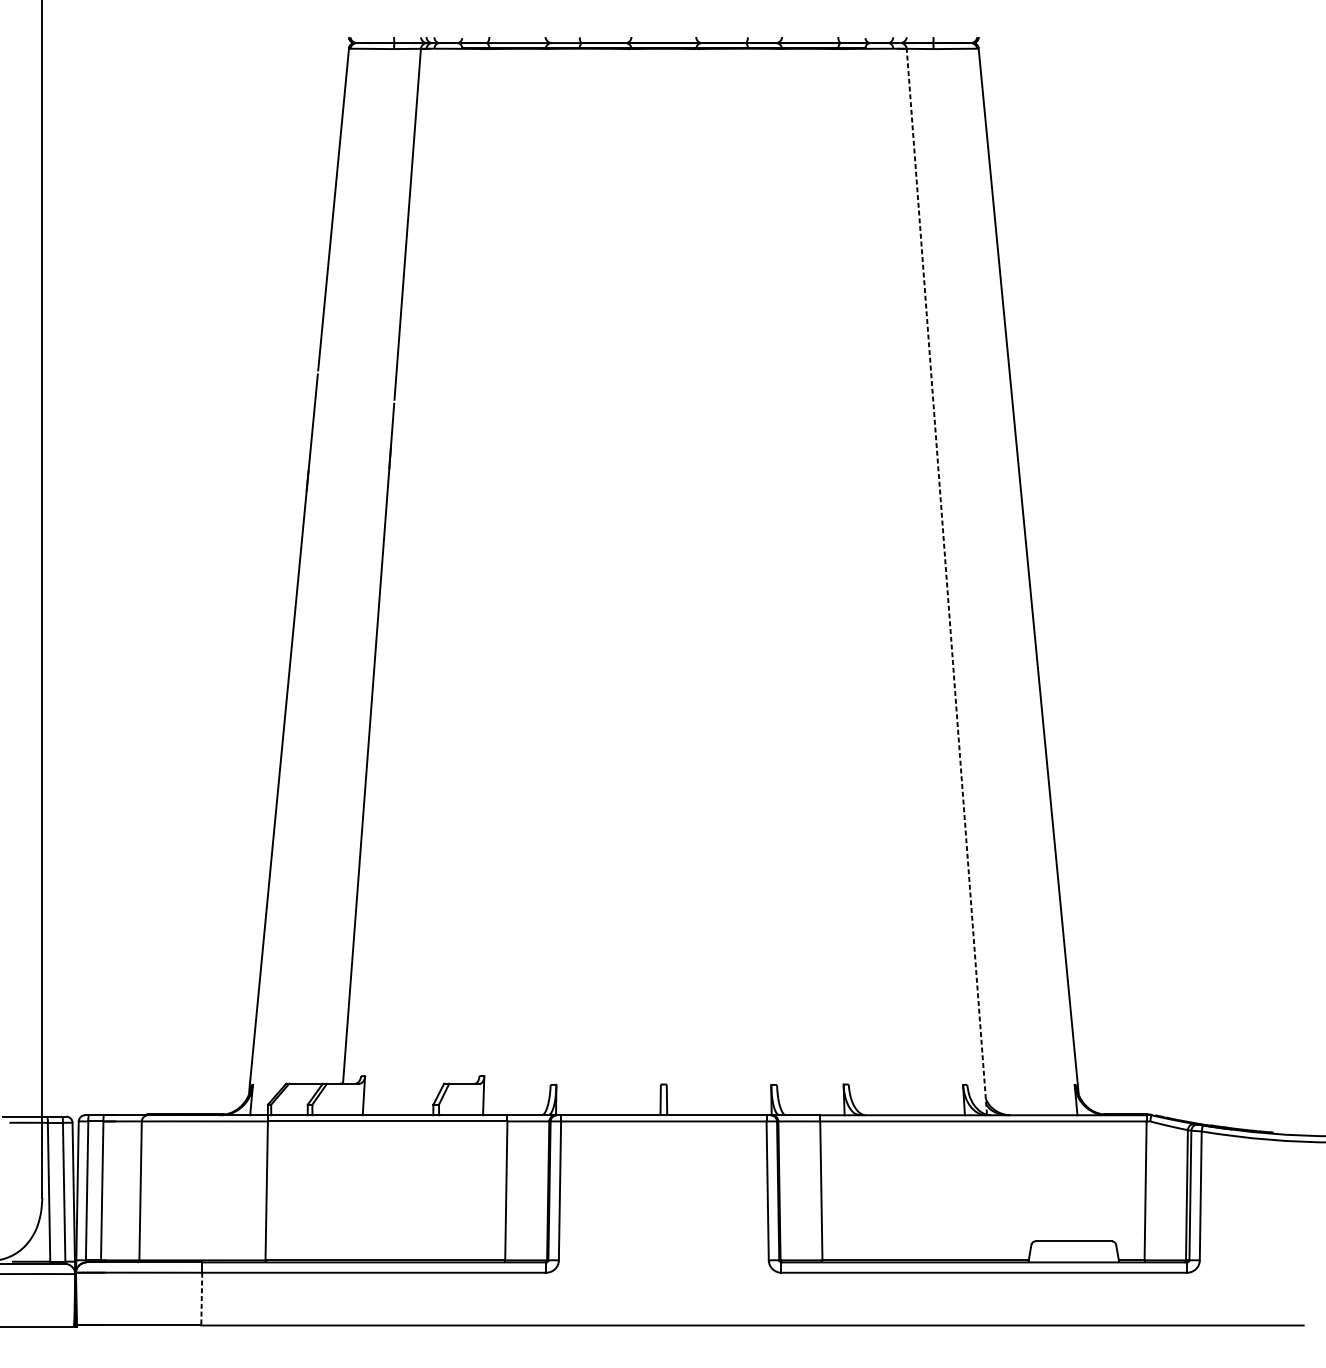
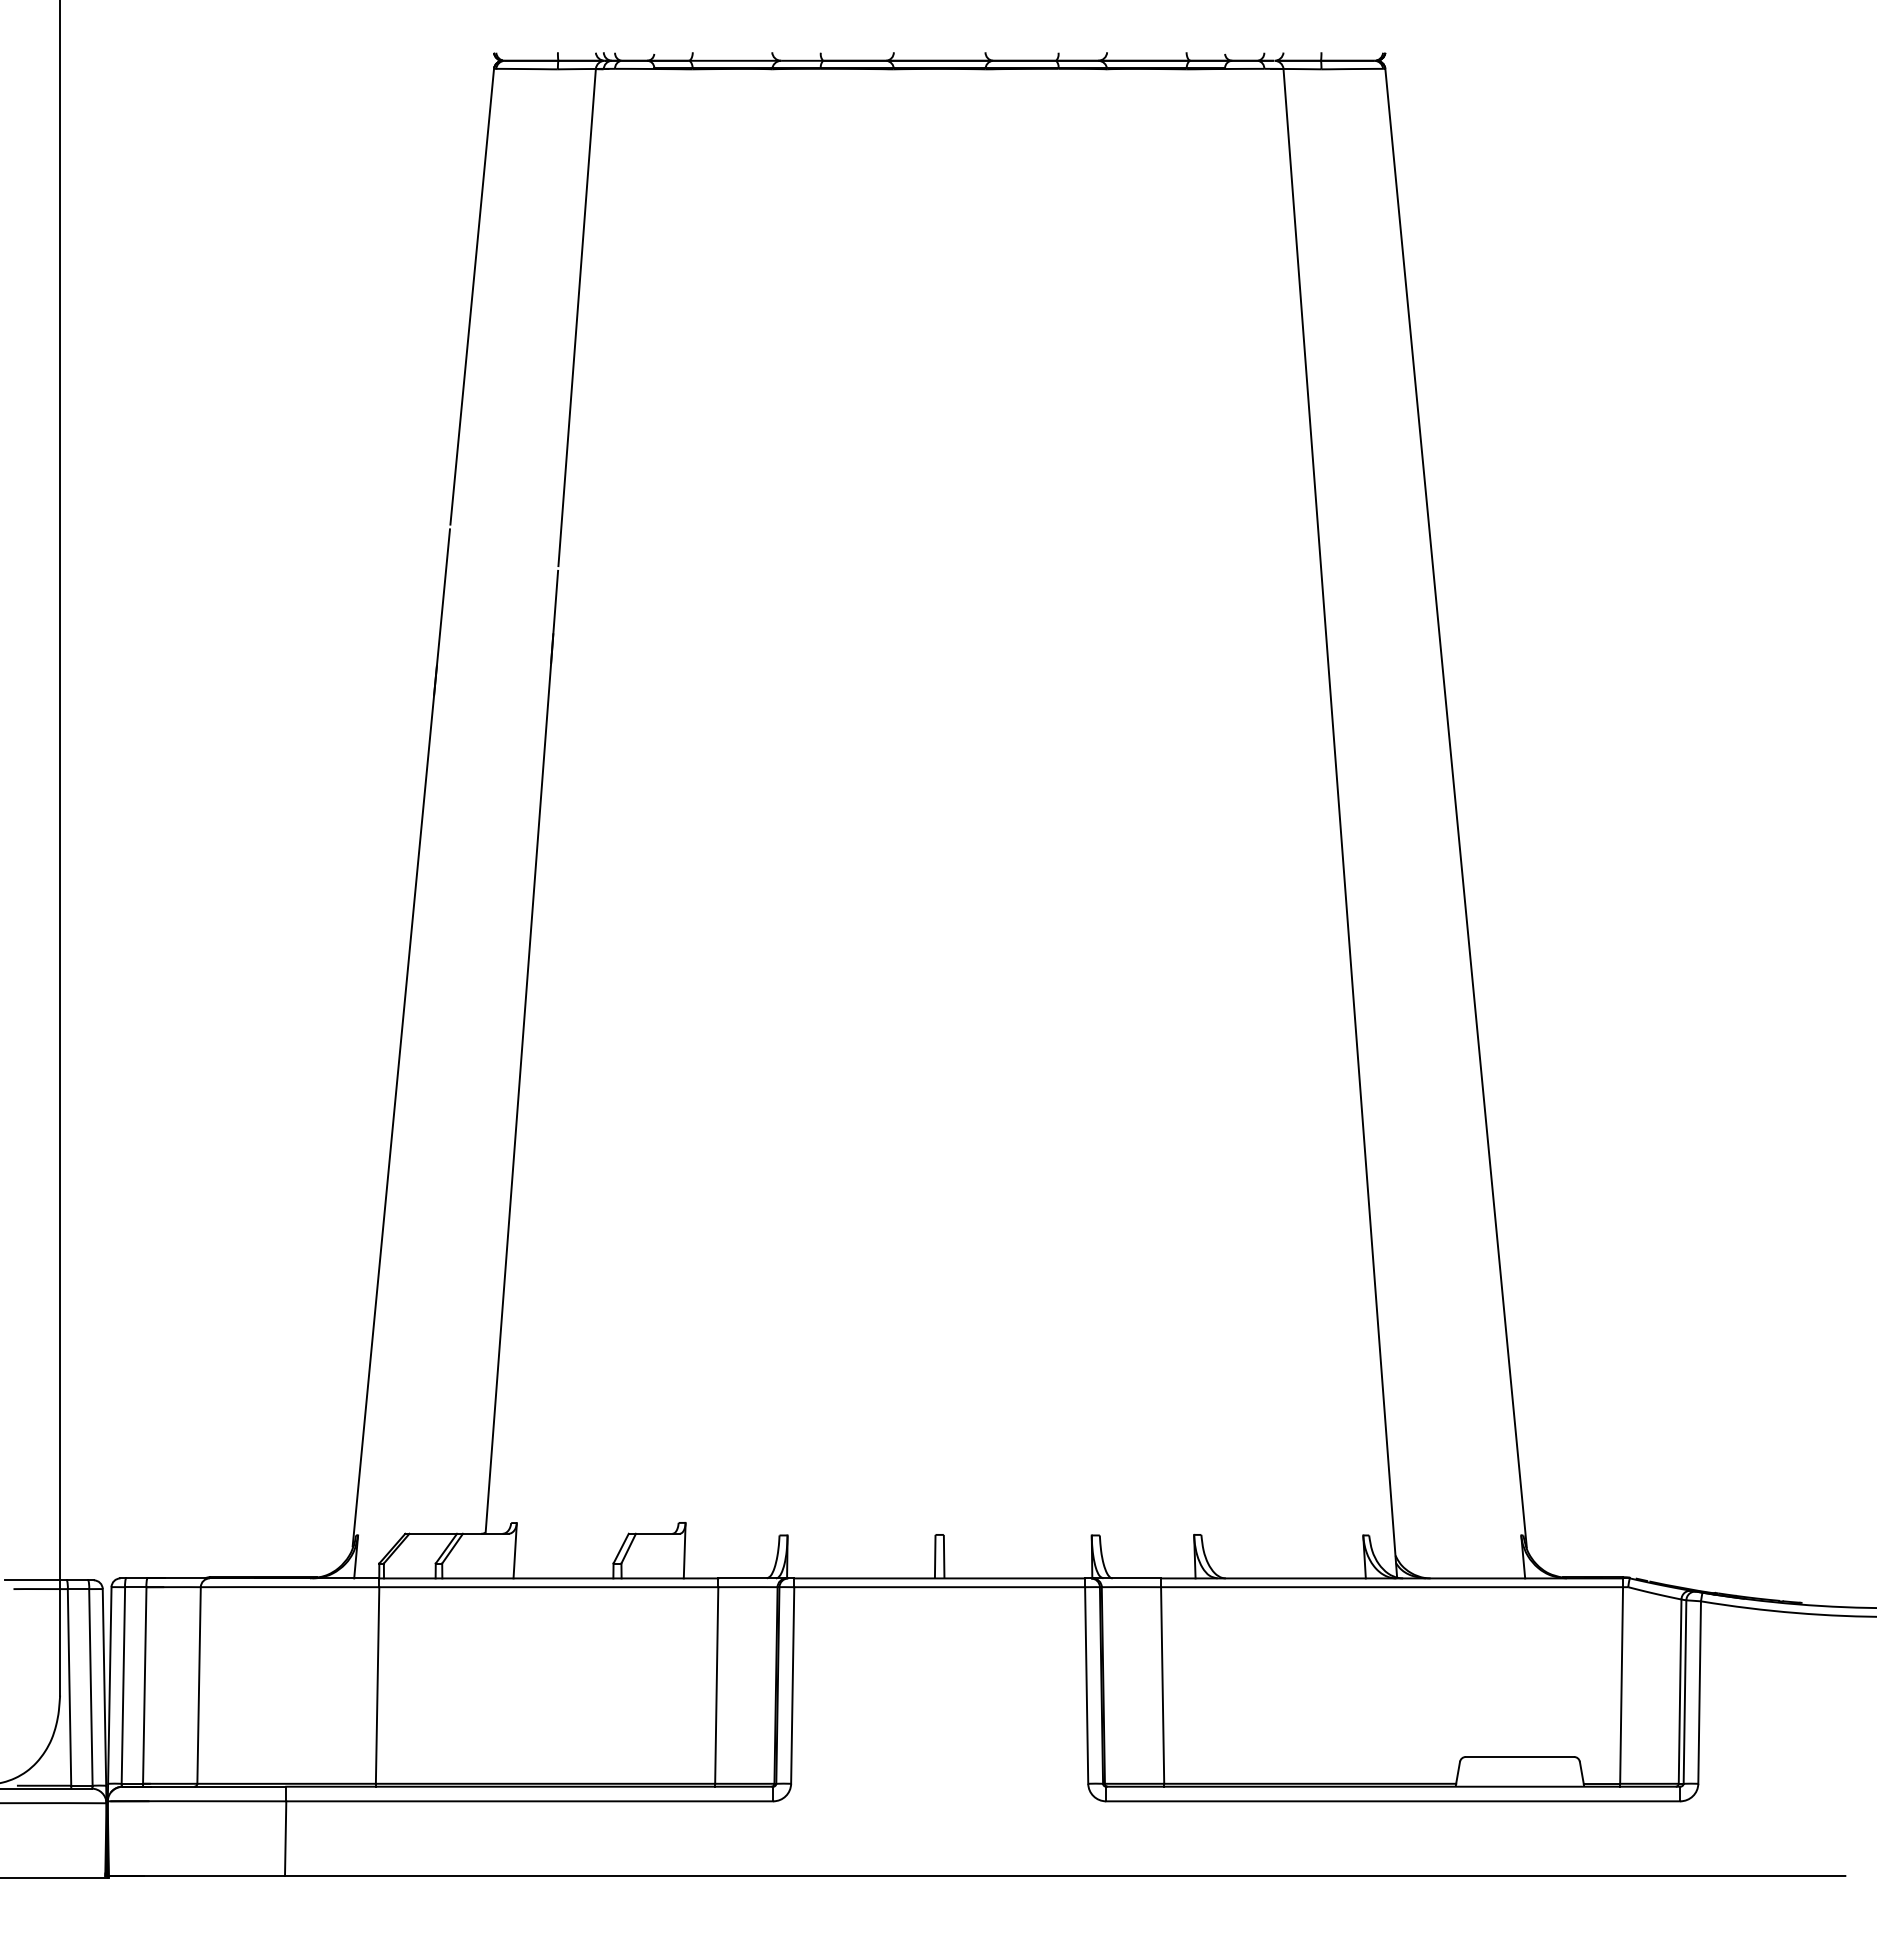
line: (947, 581) -> (1340, 823), dashed -> solid
line: (201, 1299) -> (285, 1839), dashed -> solid

